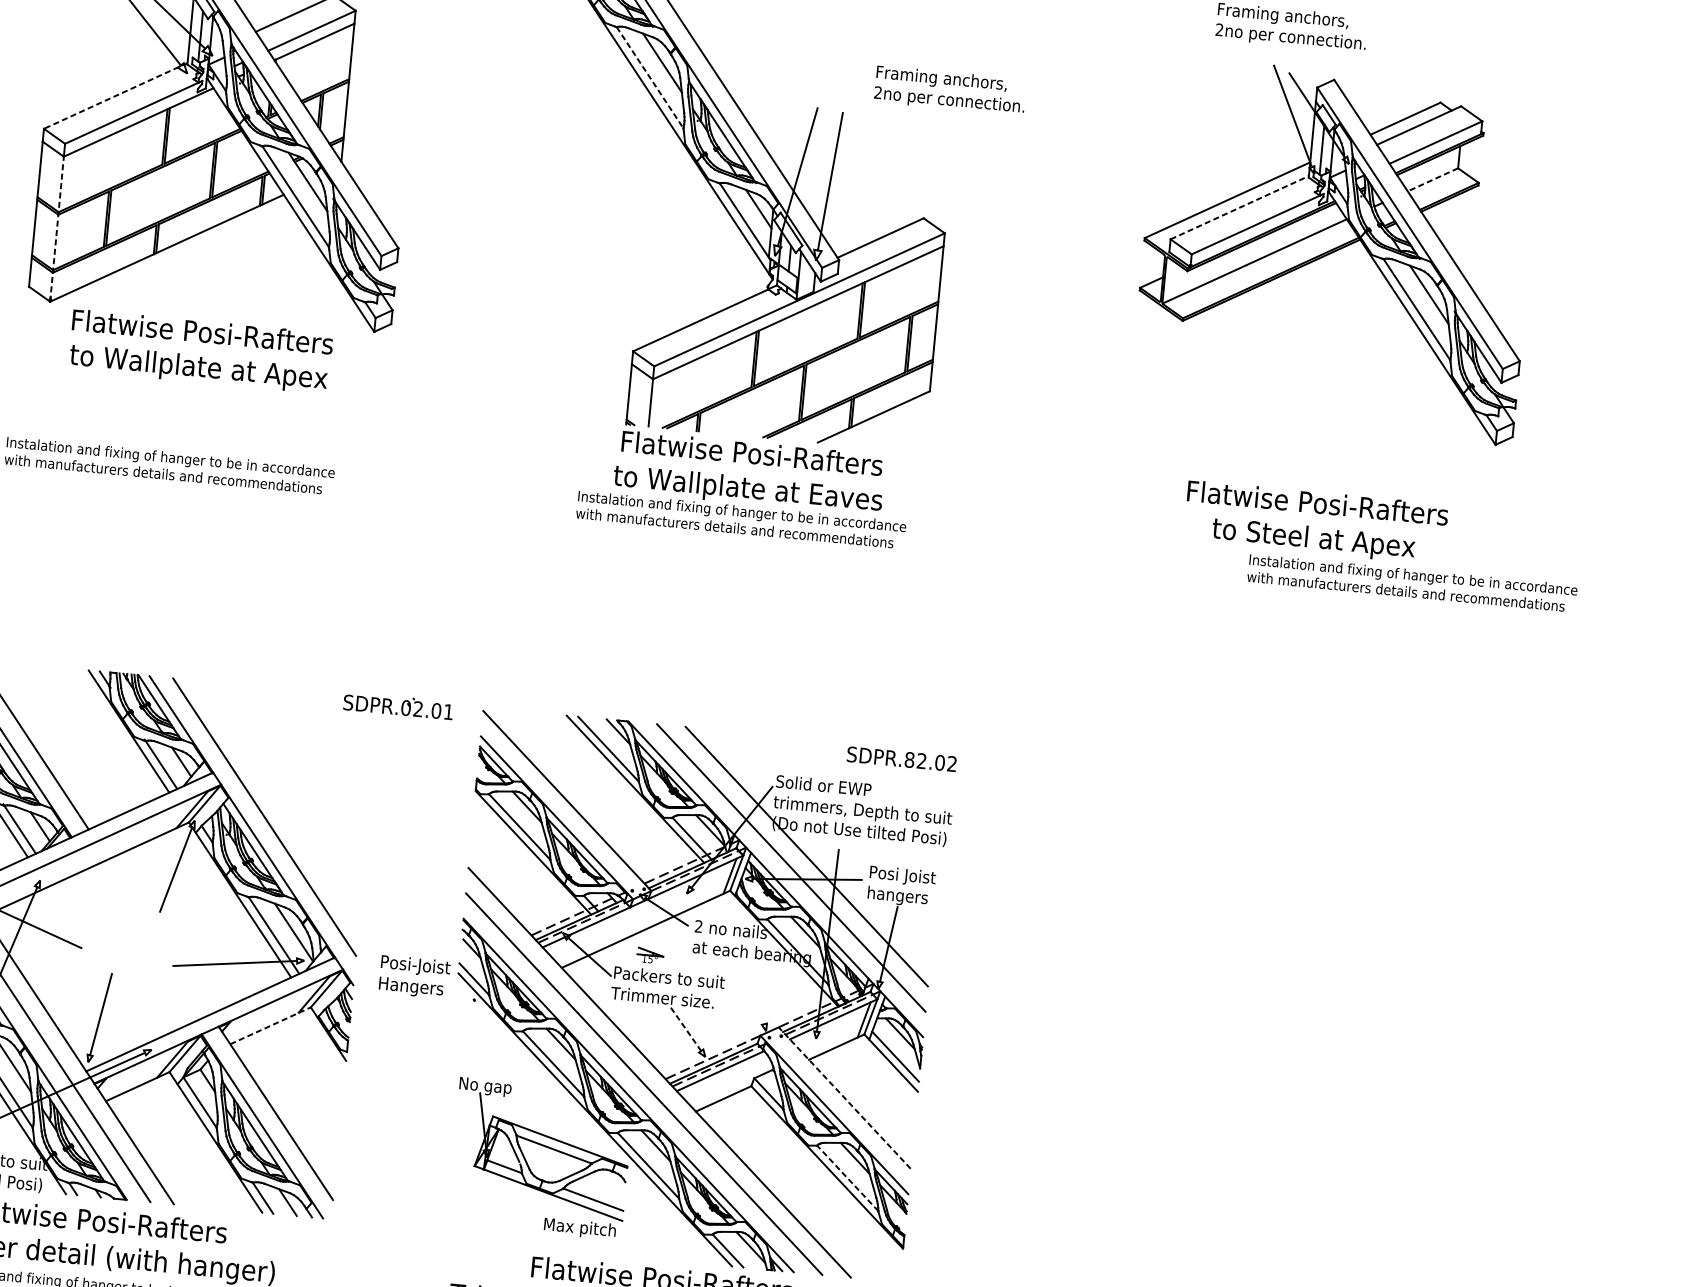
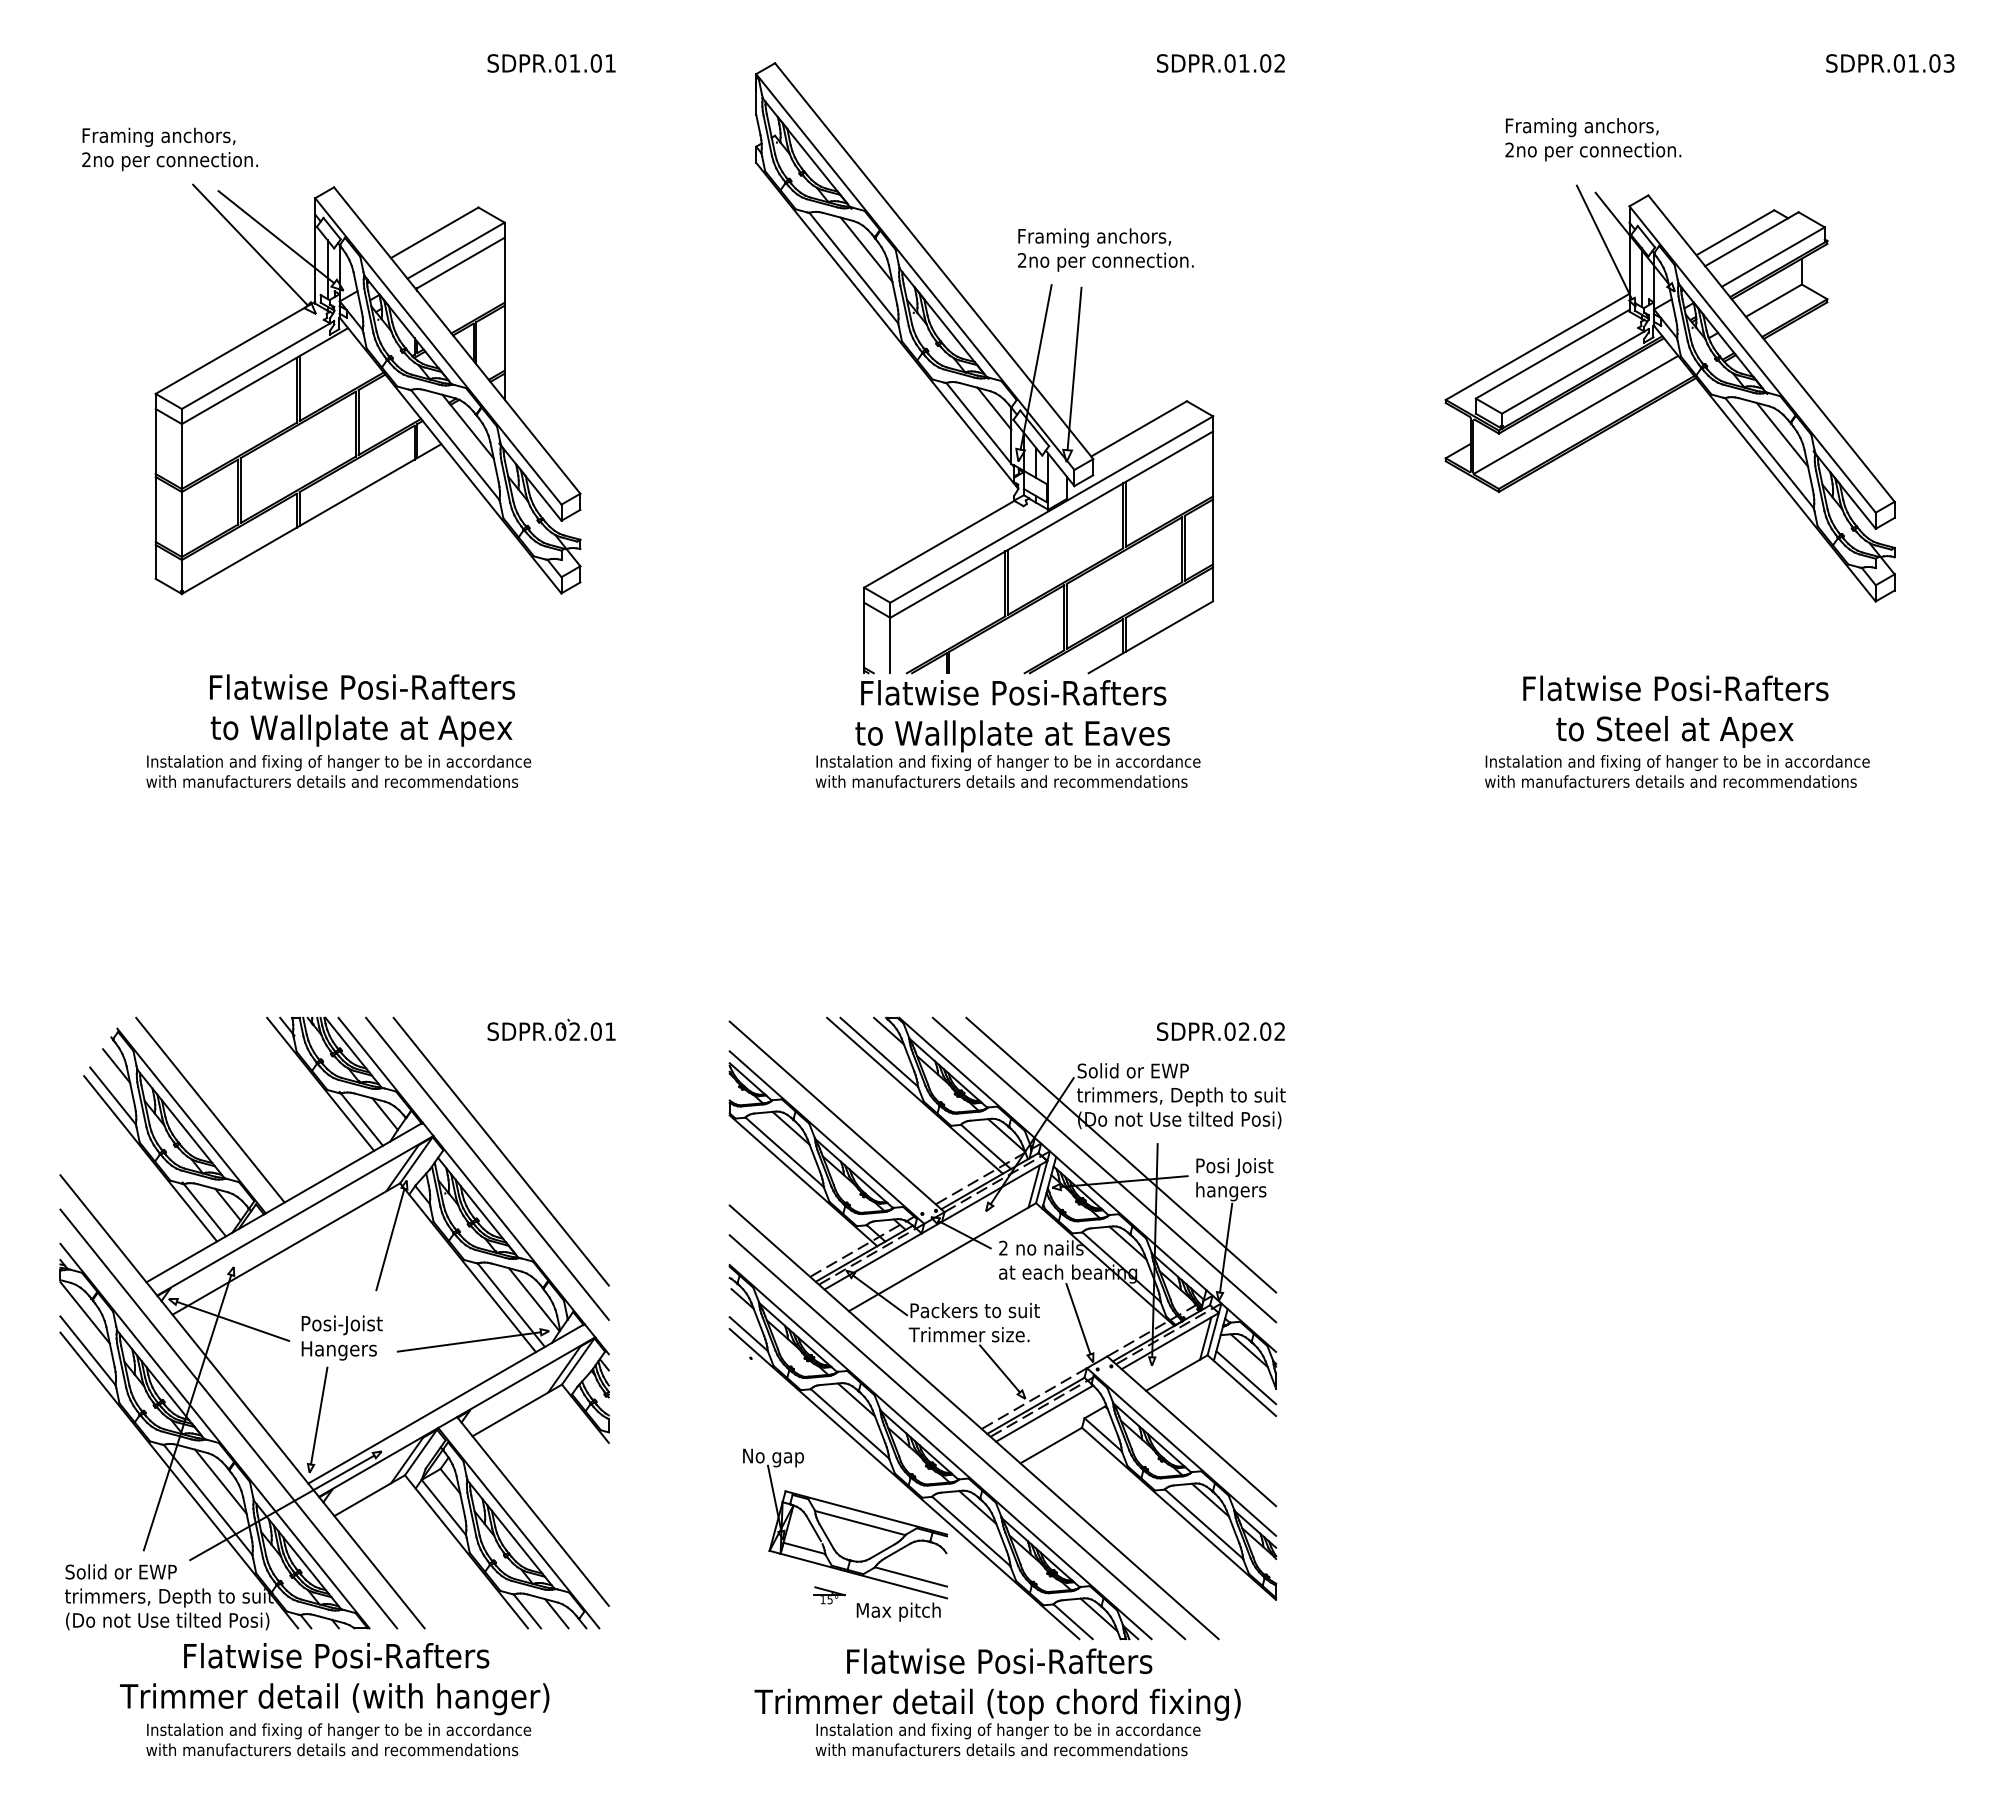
line: (649, 78) -> (853, 268), dashed -> solid
text: (950, 90) -> (1105, 249), moved
line: (115, 96) -> (235, 348), dashed -> solid
line: (1432, 179) -> (1773, 300), dashed -> solid
line: (1239, 207) -> (1552, 354), dashed -> solid
line: (56, 229) -> (181, 509), dashed -> solid
text: (201, 351) -> (362, 710), moved
text: (1412, 583) -> (1677, 771), moved
part: (398, 705) -> (551, 1029), moved
text: (909, 759) -> (1229, 1031), SDPR.82.02 -> SDPR.02.02
line: (277, 803) -> (500, 1151), added
part: (650, 955) -> (829, 1595), moved
text: (414, 976) -> (341, 1337), moved
line: (757, 992) -> (1078, 1318), added
line: (270, 1025) -> (517, 1410), dashed -> solid
line: (686, 1029) -> (1000, 1368), dashed -> solid
line: (844, 1098) -> (1191, 1431), dashed -> solid
line: (847, 1177) -> (1203, 1523), dashed -> solid

